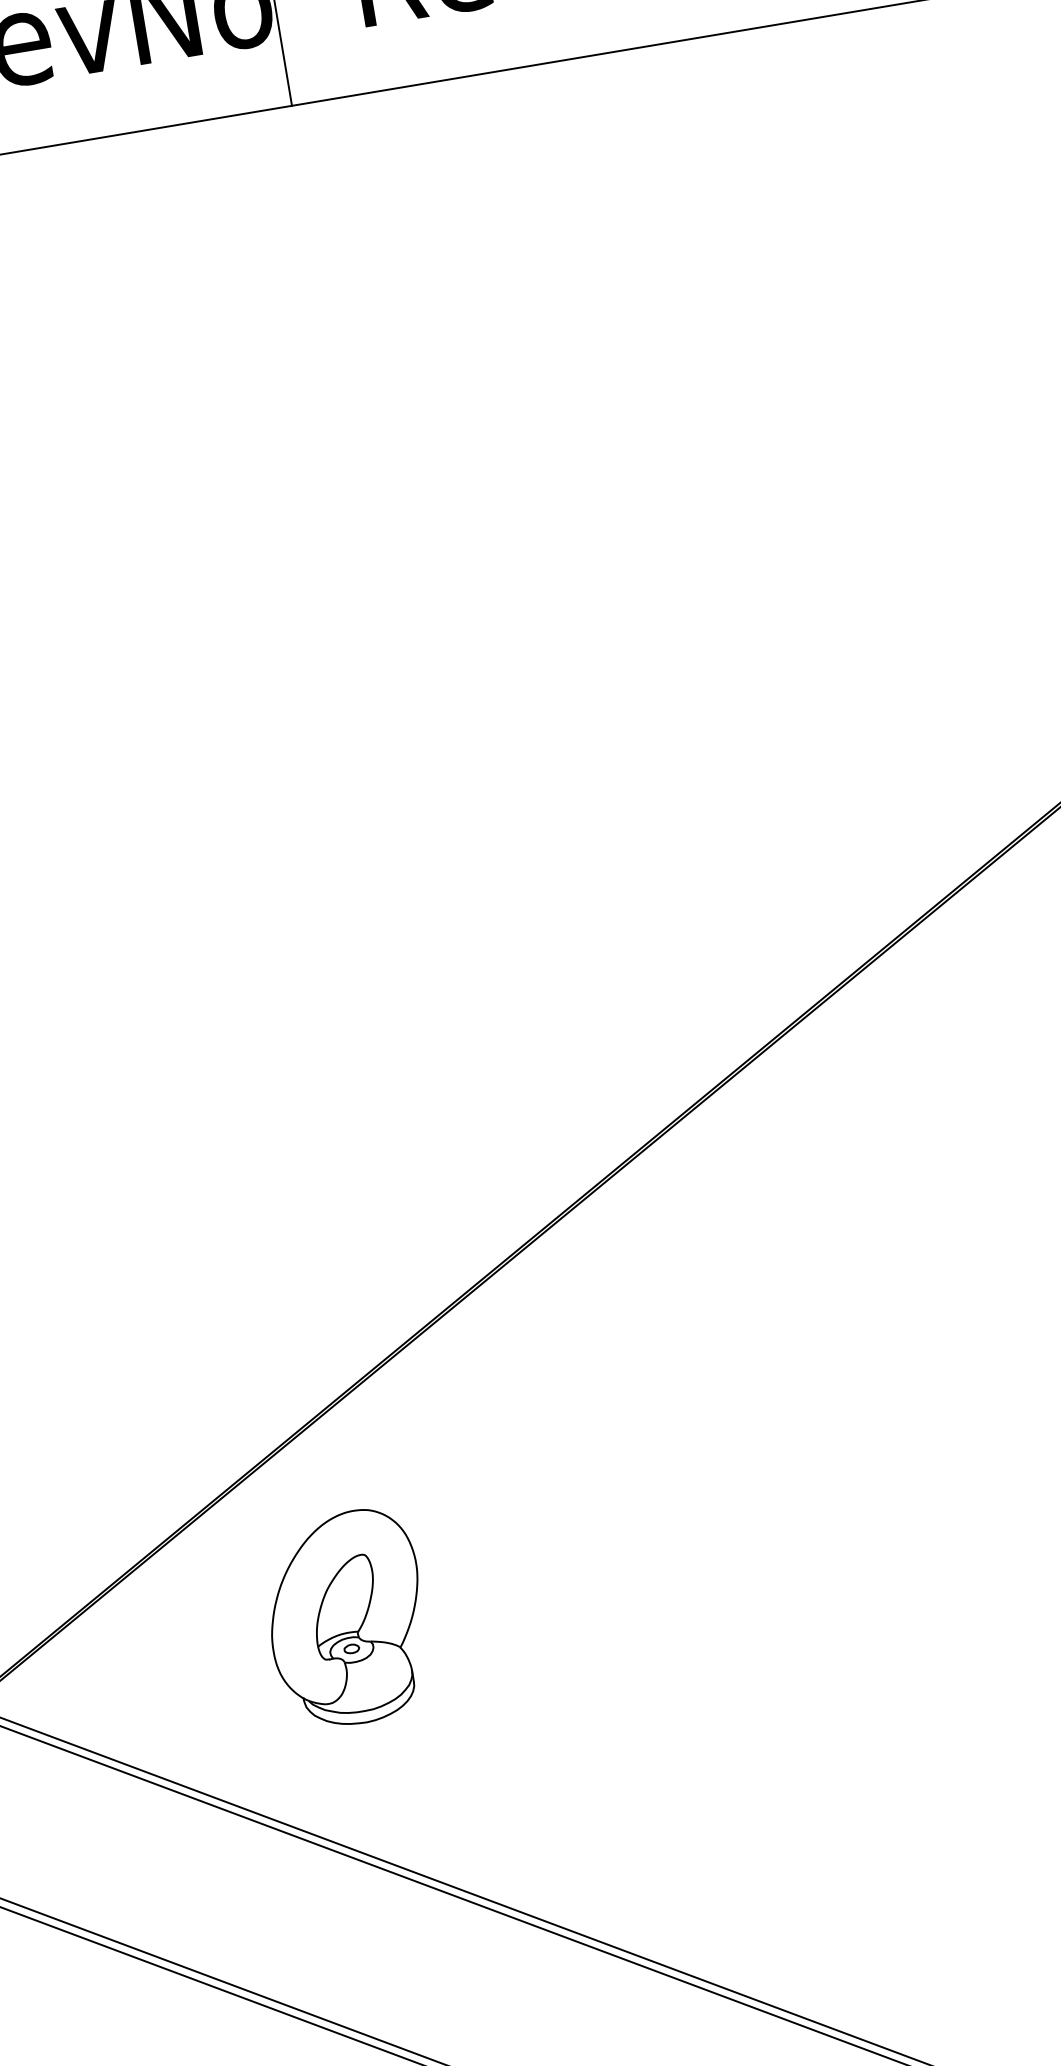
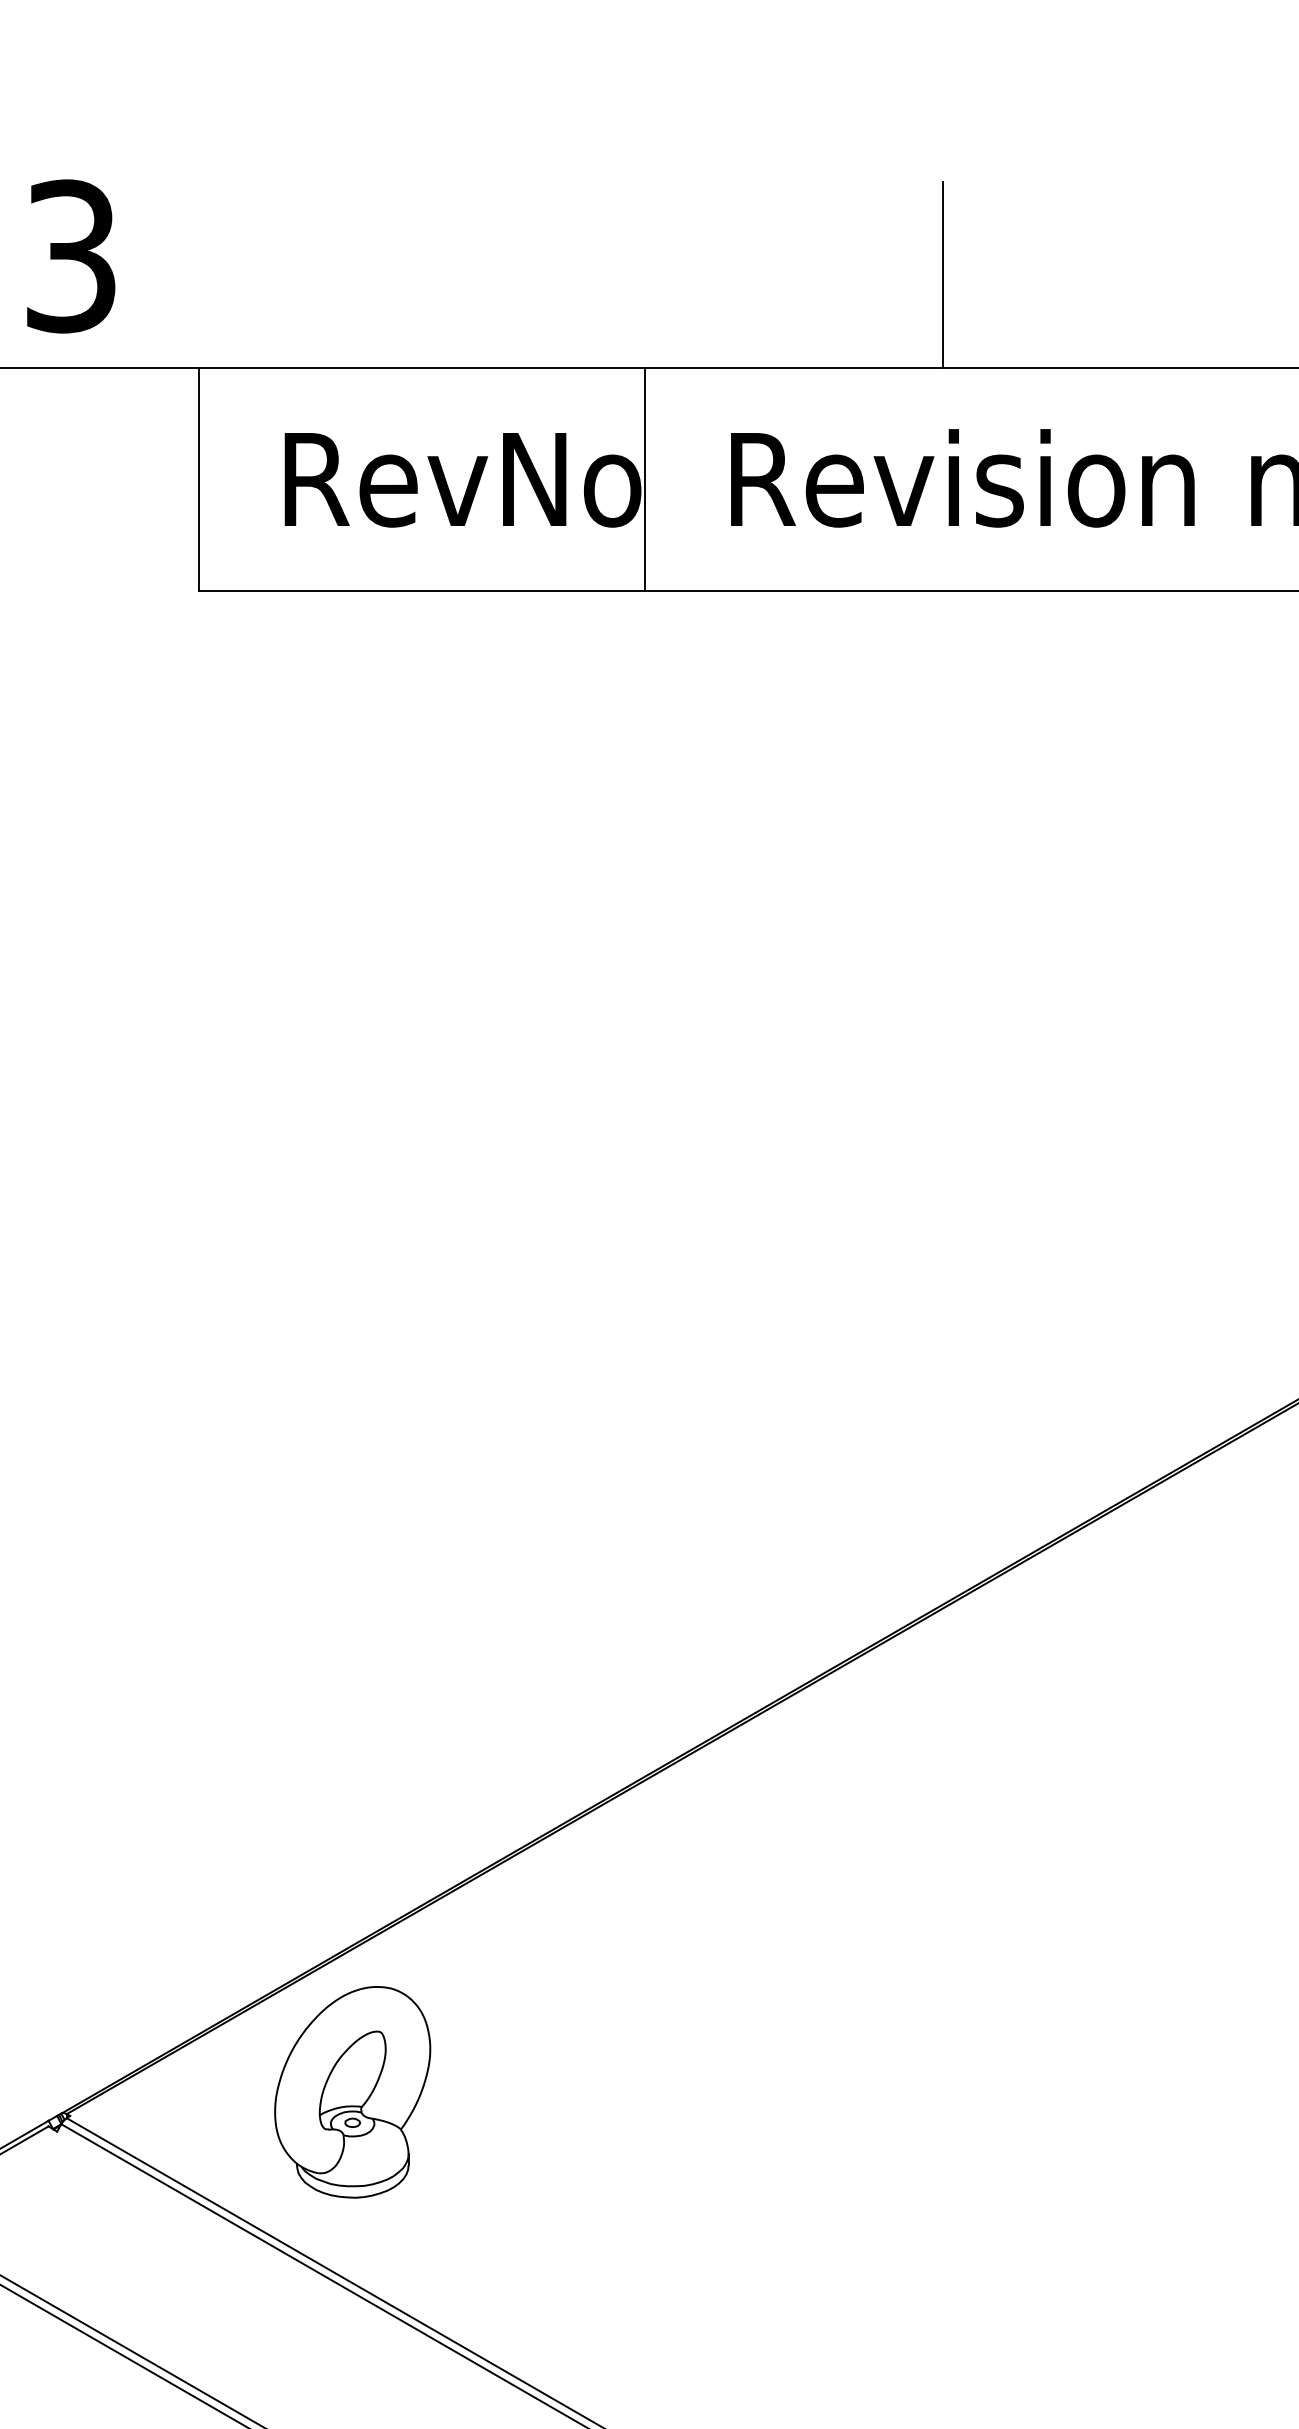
part: (346, 1619) -> (352, 2092), moved

